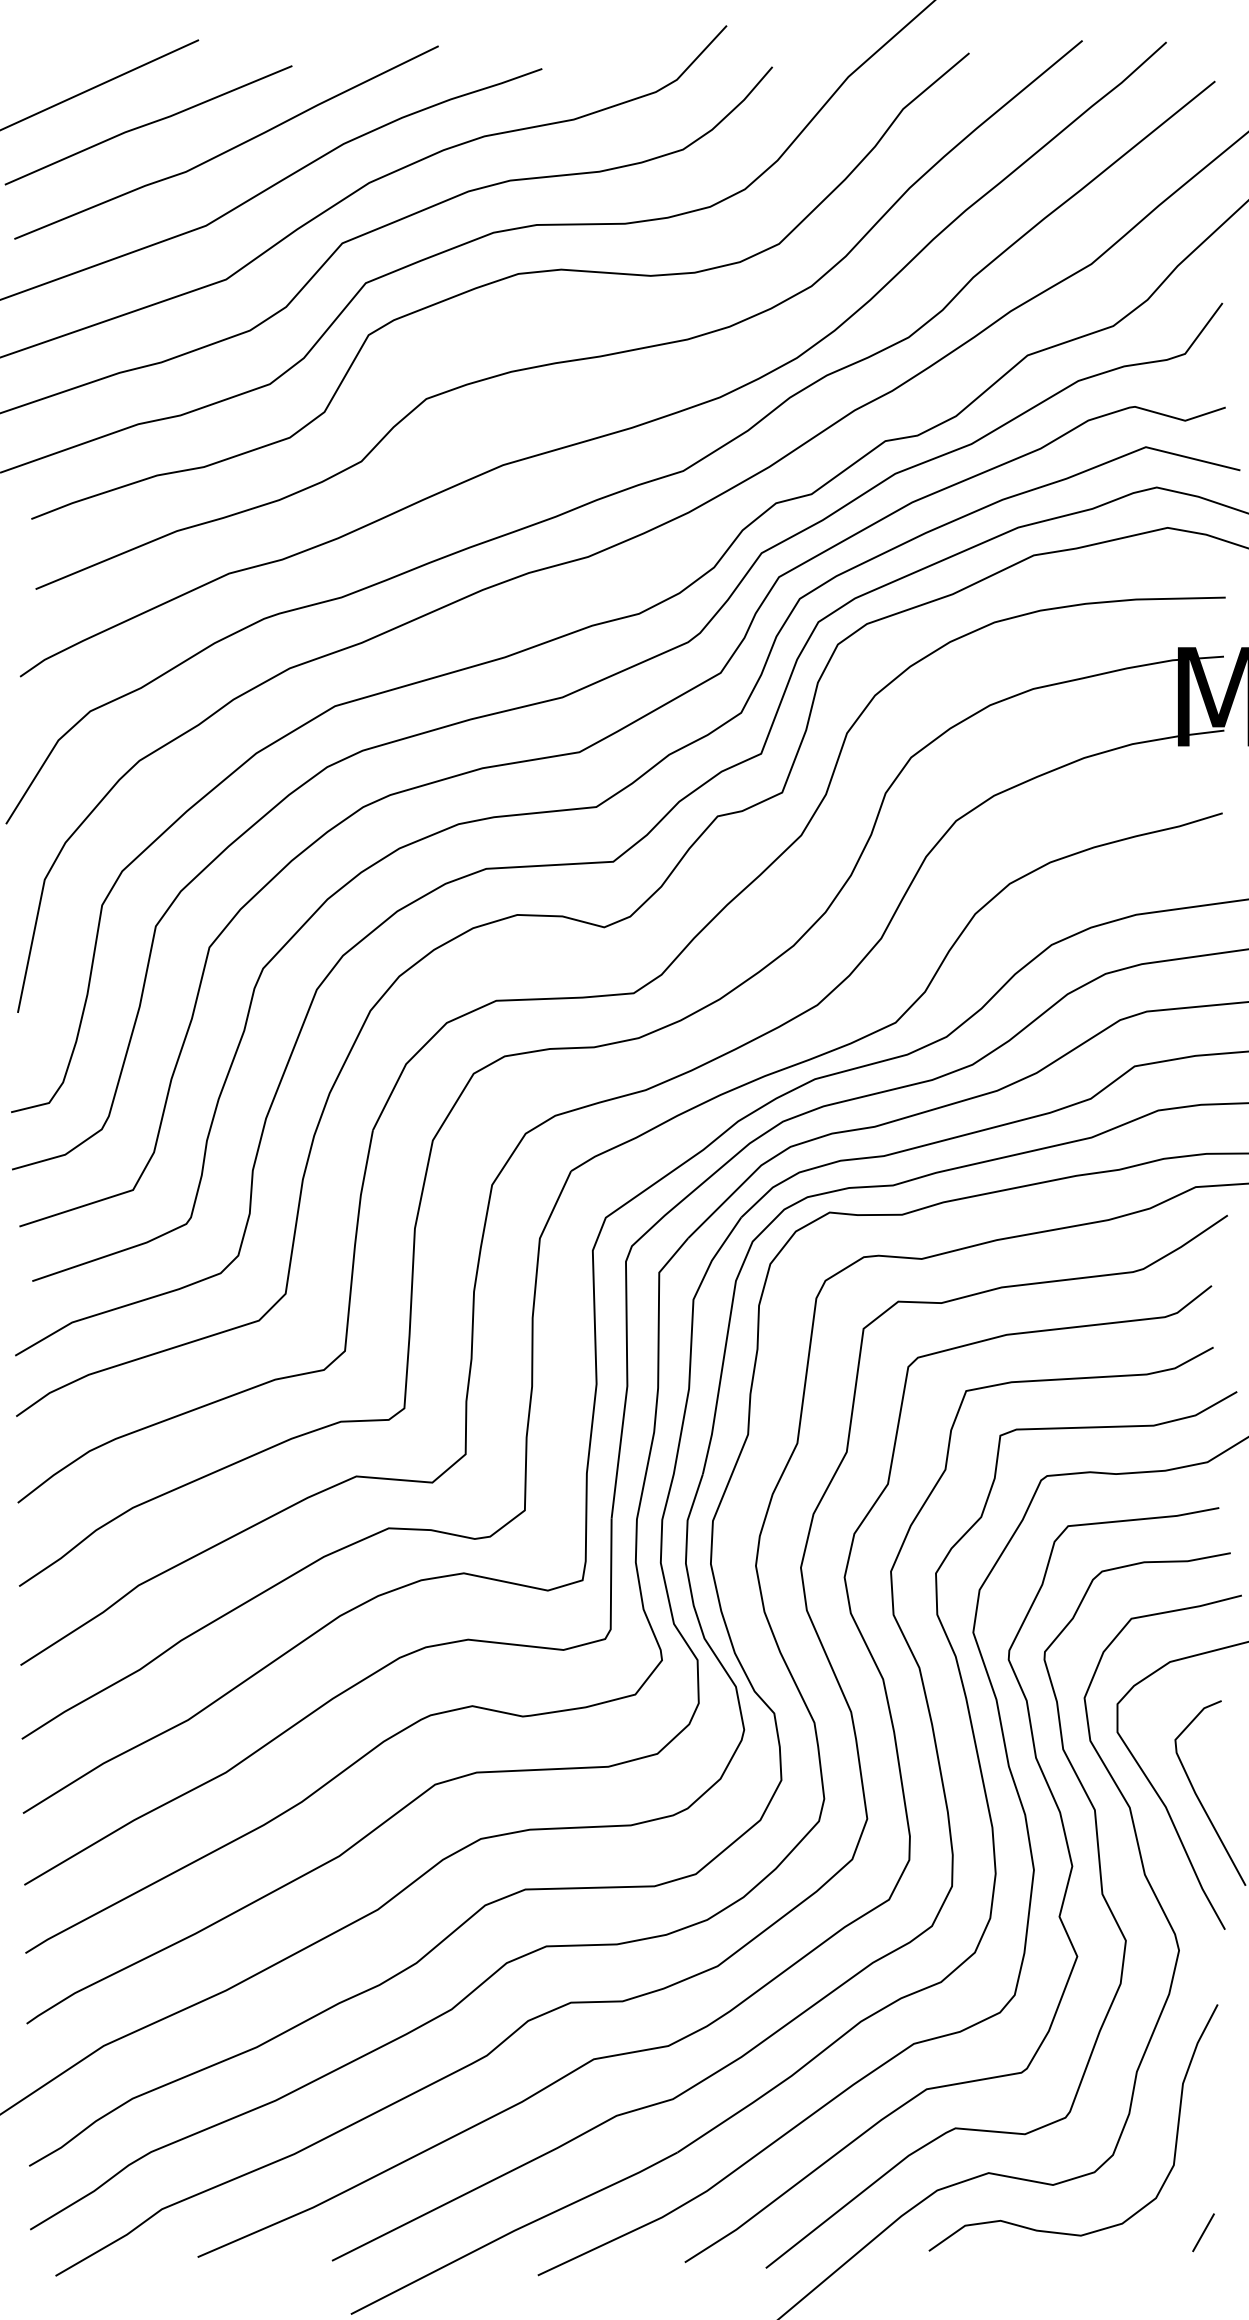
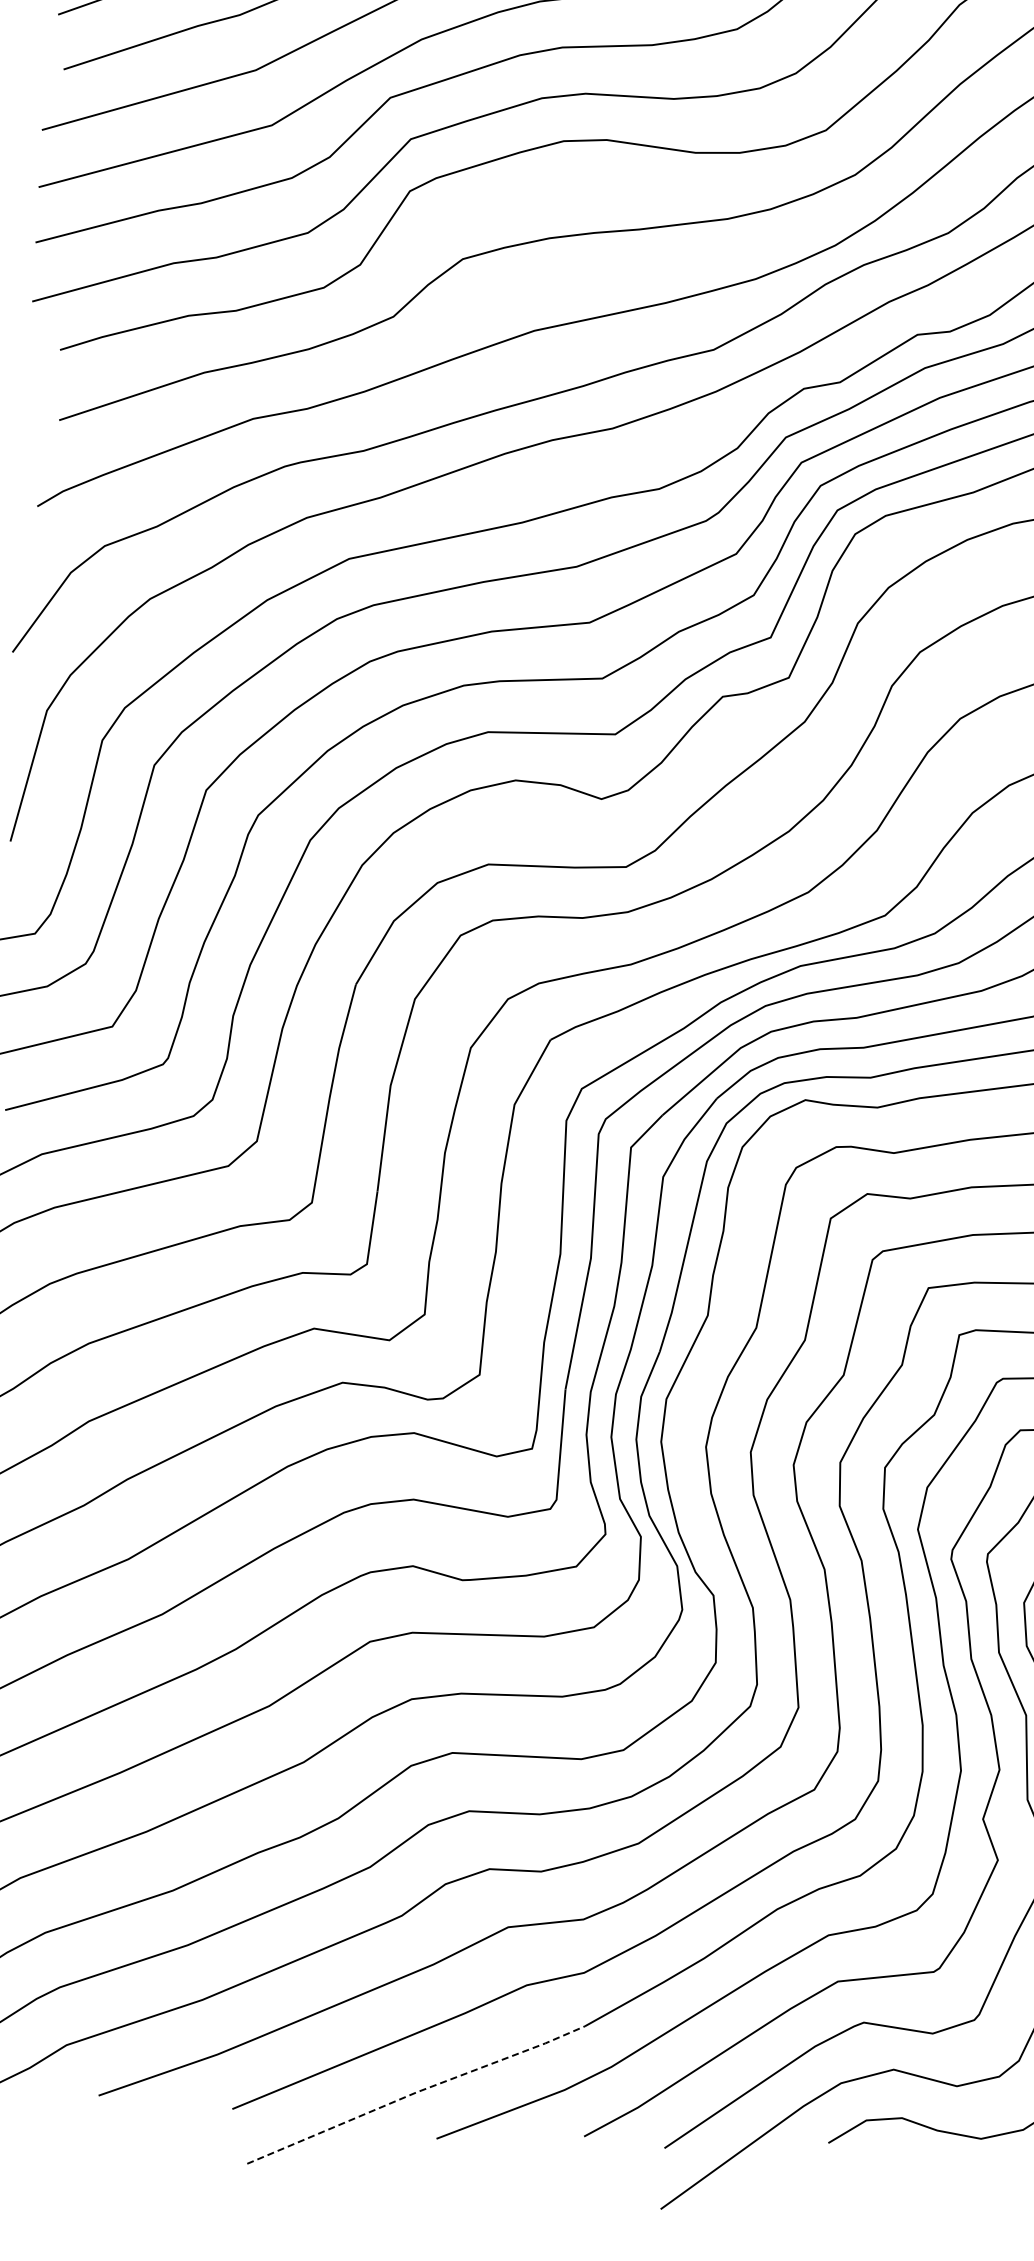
line: (514, 2230) -> (416, 2092), solid -> dashed

